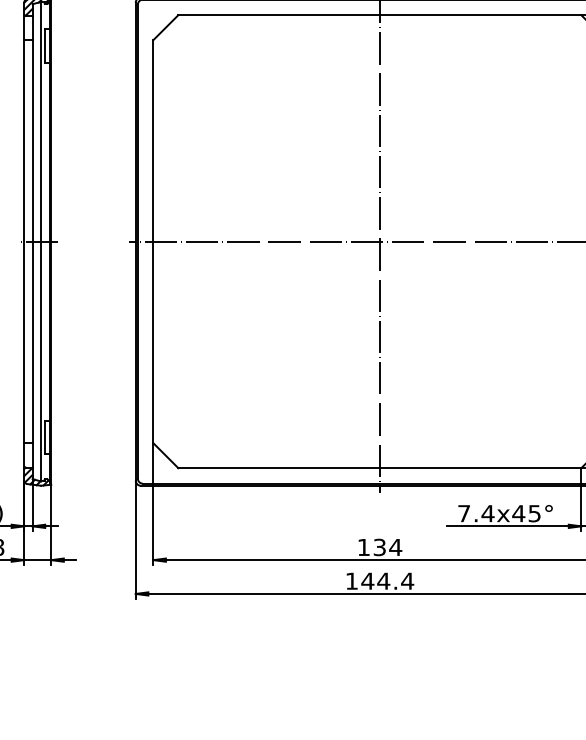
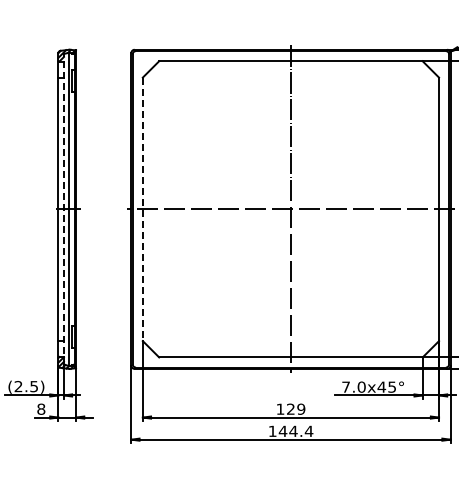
line: (31, 240) -> (63, 208), solid -> dashed
line: (152, 241) -> (142, 209), solid -> dashed
text: (487, 512) -> (361, 386), 7.4x45° -> 7.0x45°
text: (388, 546) -> (296, 408), 134 -> 129

